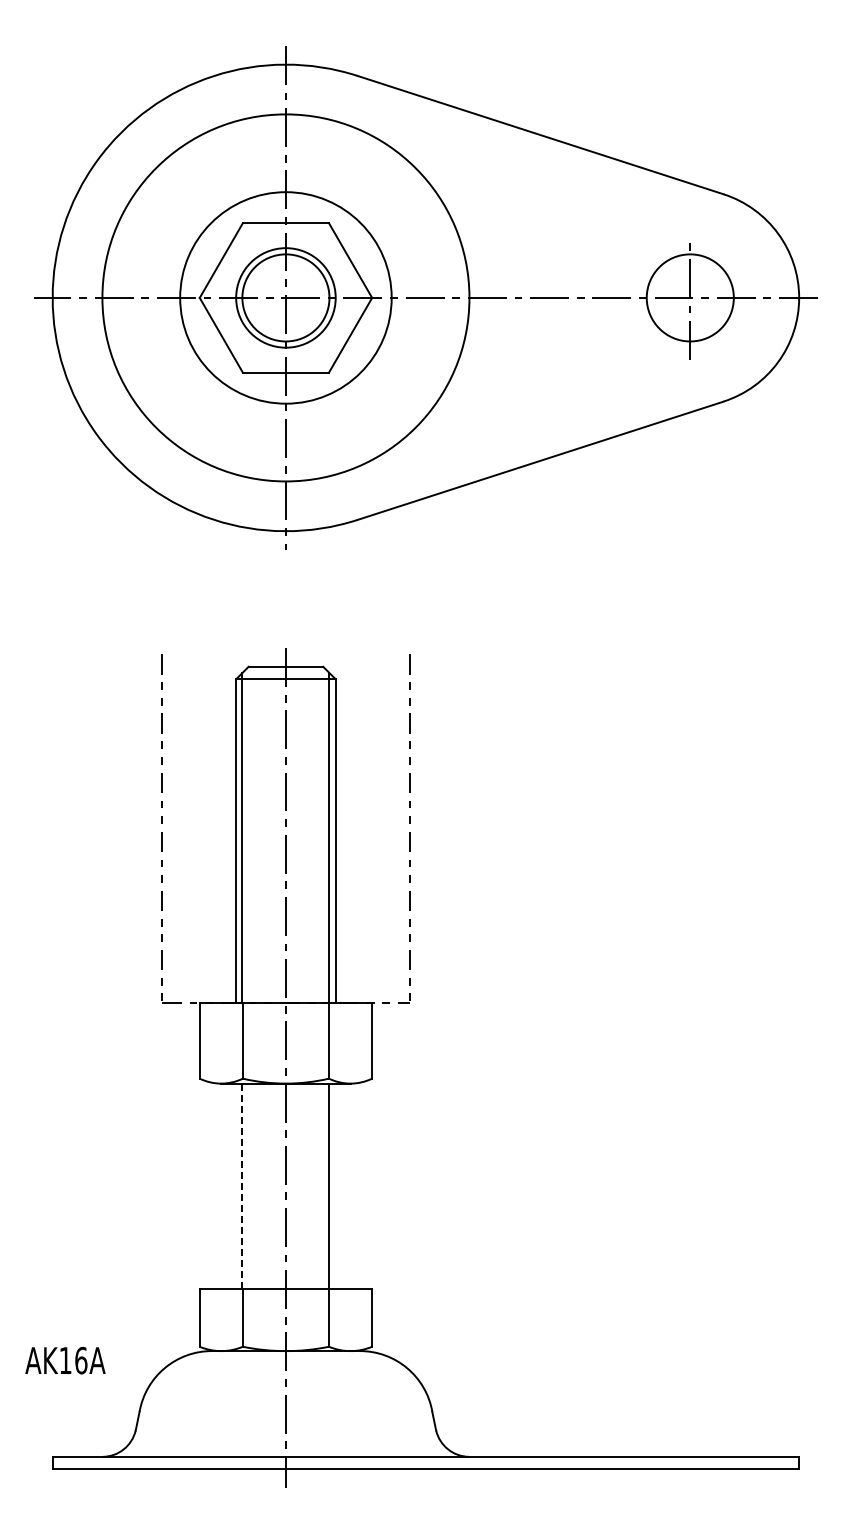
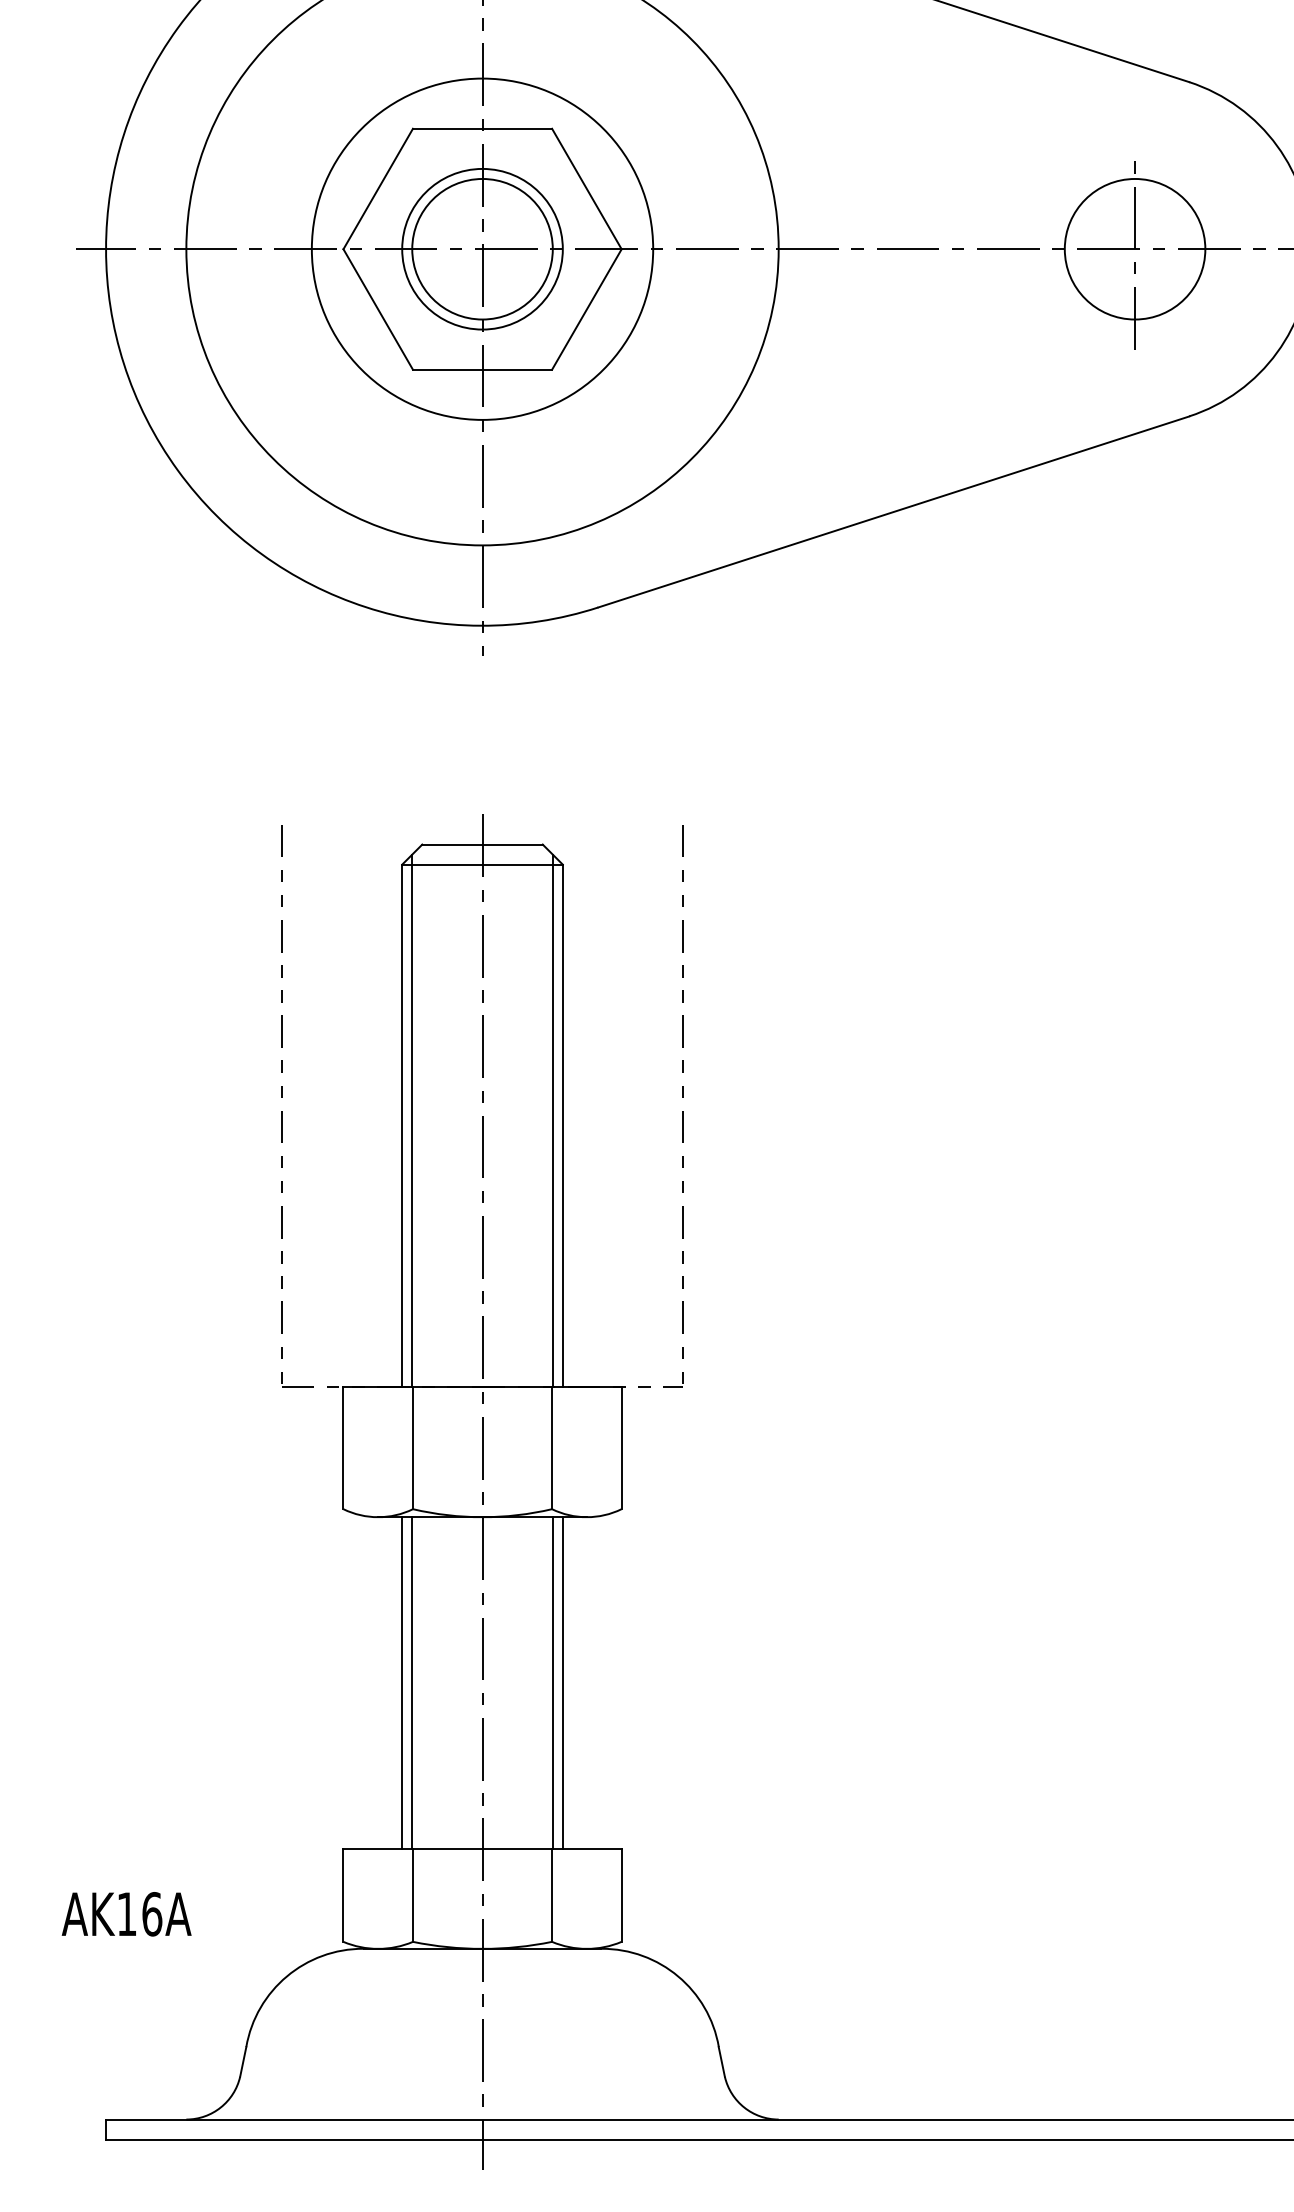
line: (236, 1185) -> (402, 1681), added
line: (335, 1185) -> (562, 1681), added
line: (242, 1186) -> (412, 1683), dashed -> solid
text: (65, 1360) -> (126, 1913), moved

